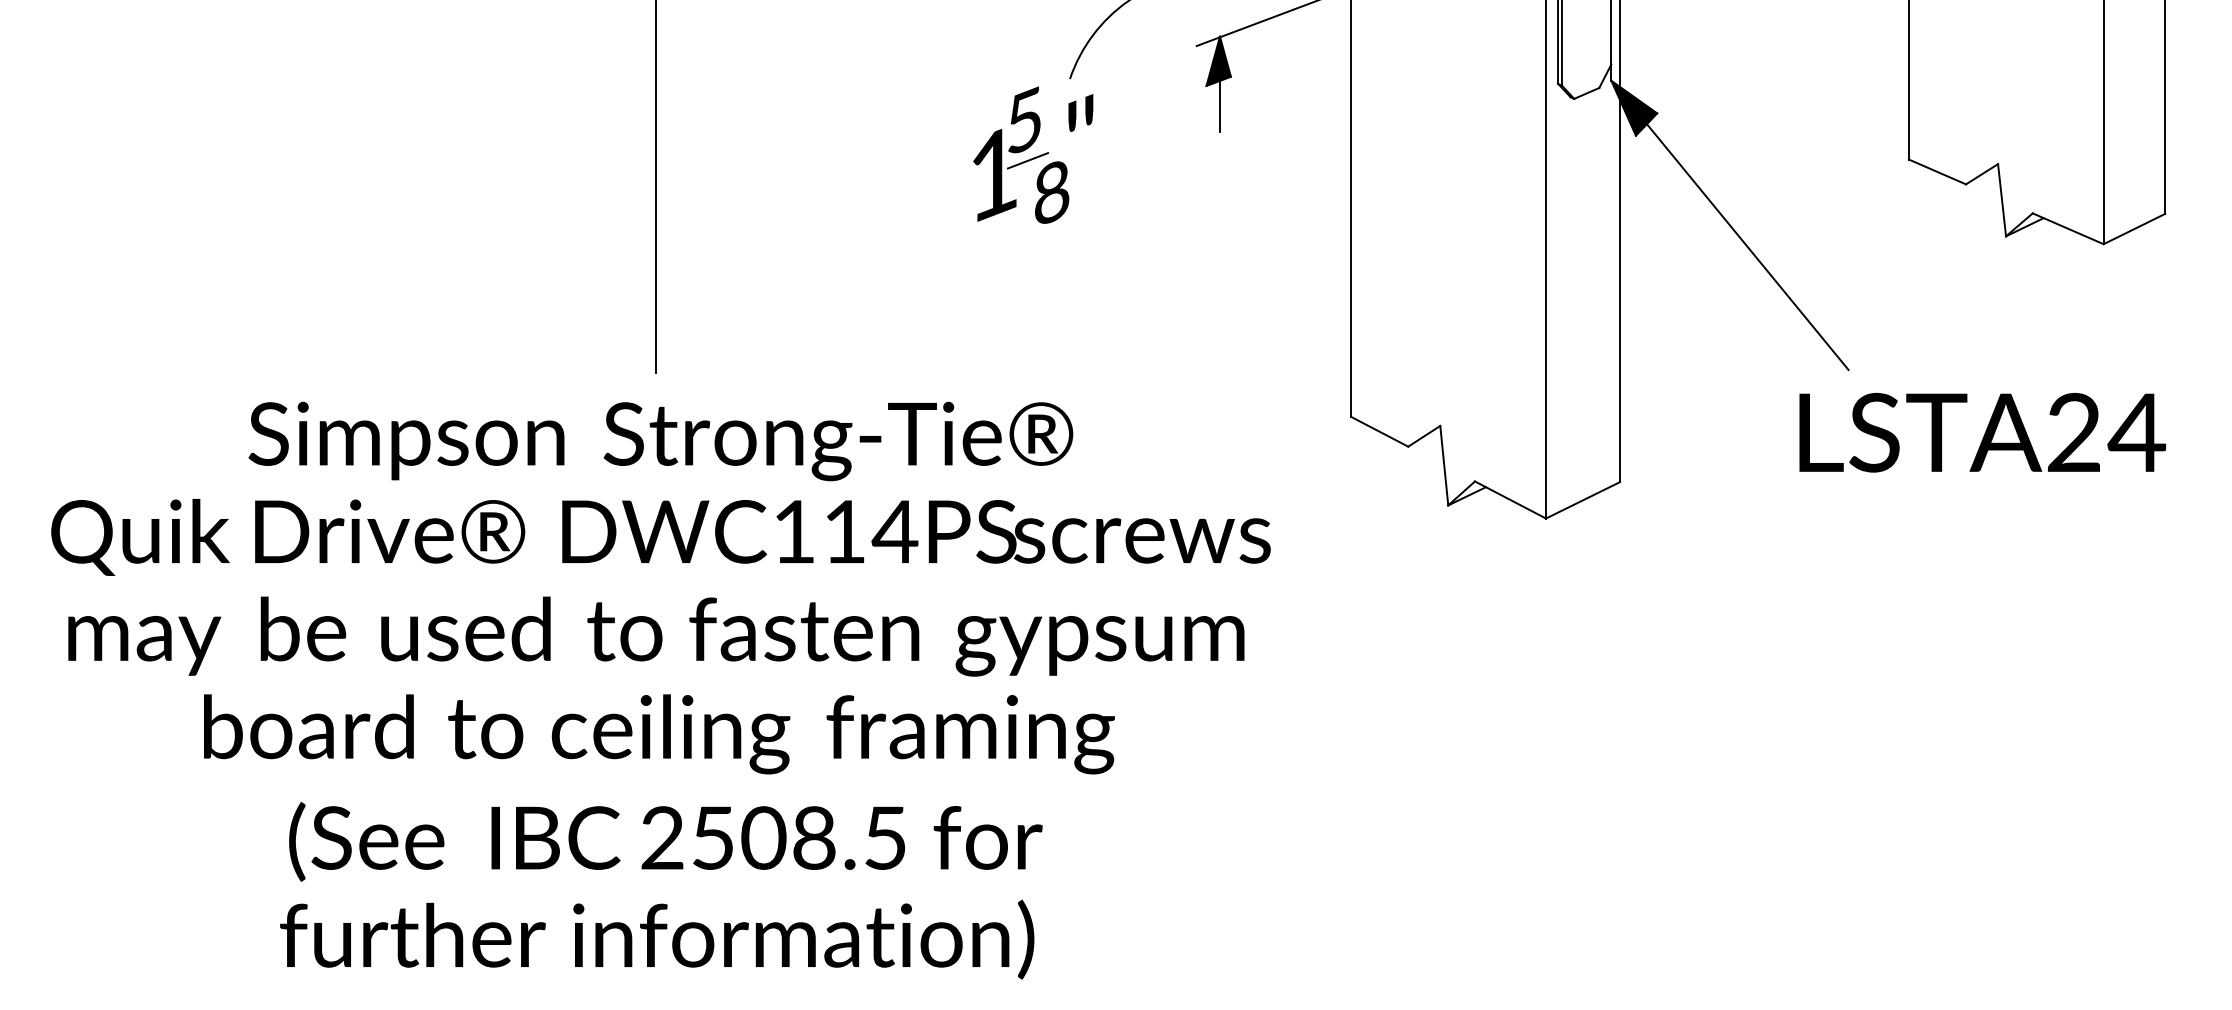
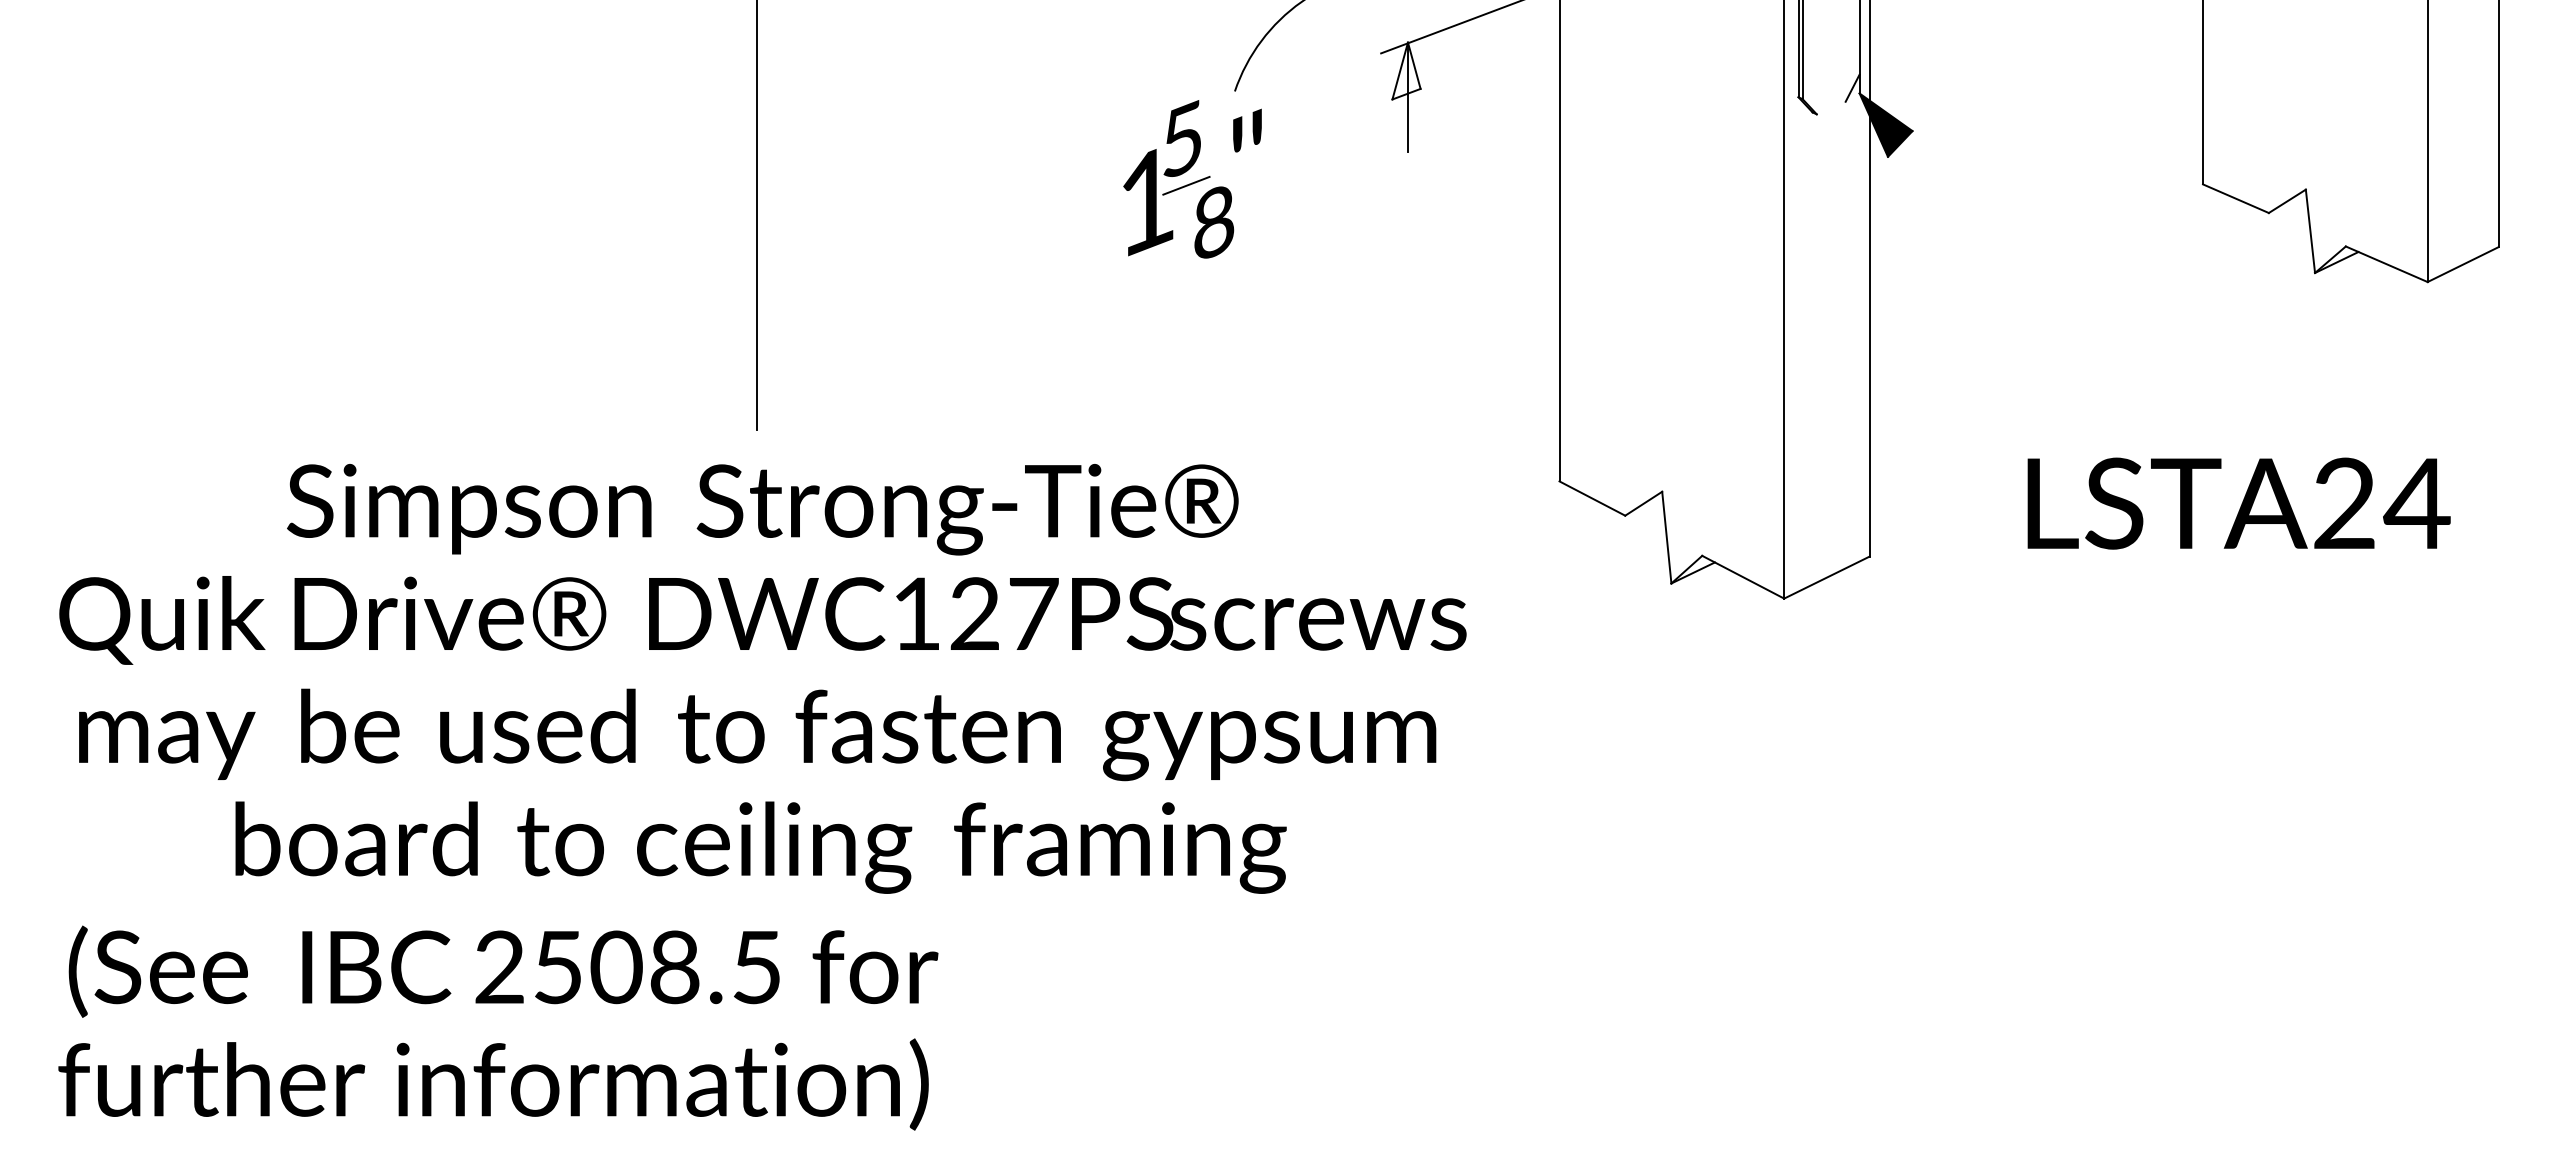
fill: (1218, 60) -> (1406, 70), removed
line: (1586, 92) -> (1830, 107), removed
line: (1747, 247) -> (2016, 285), removed
text: (1982, 432) -> (2238, 503), moved
text: (870, 531) -> (1004, 613), DWC114PS -> DWC127PS
text: (661, 890) -> (498, 1027), moved

